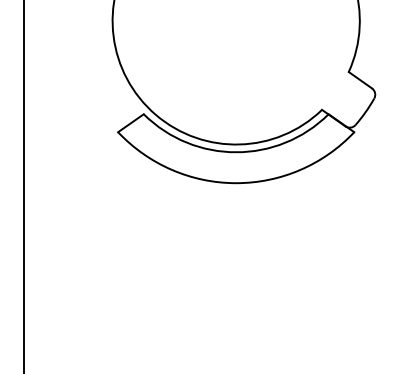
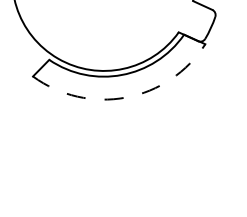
arc: (236, 183) -> (126, 97), solid -> dashed

